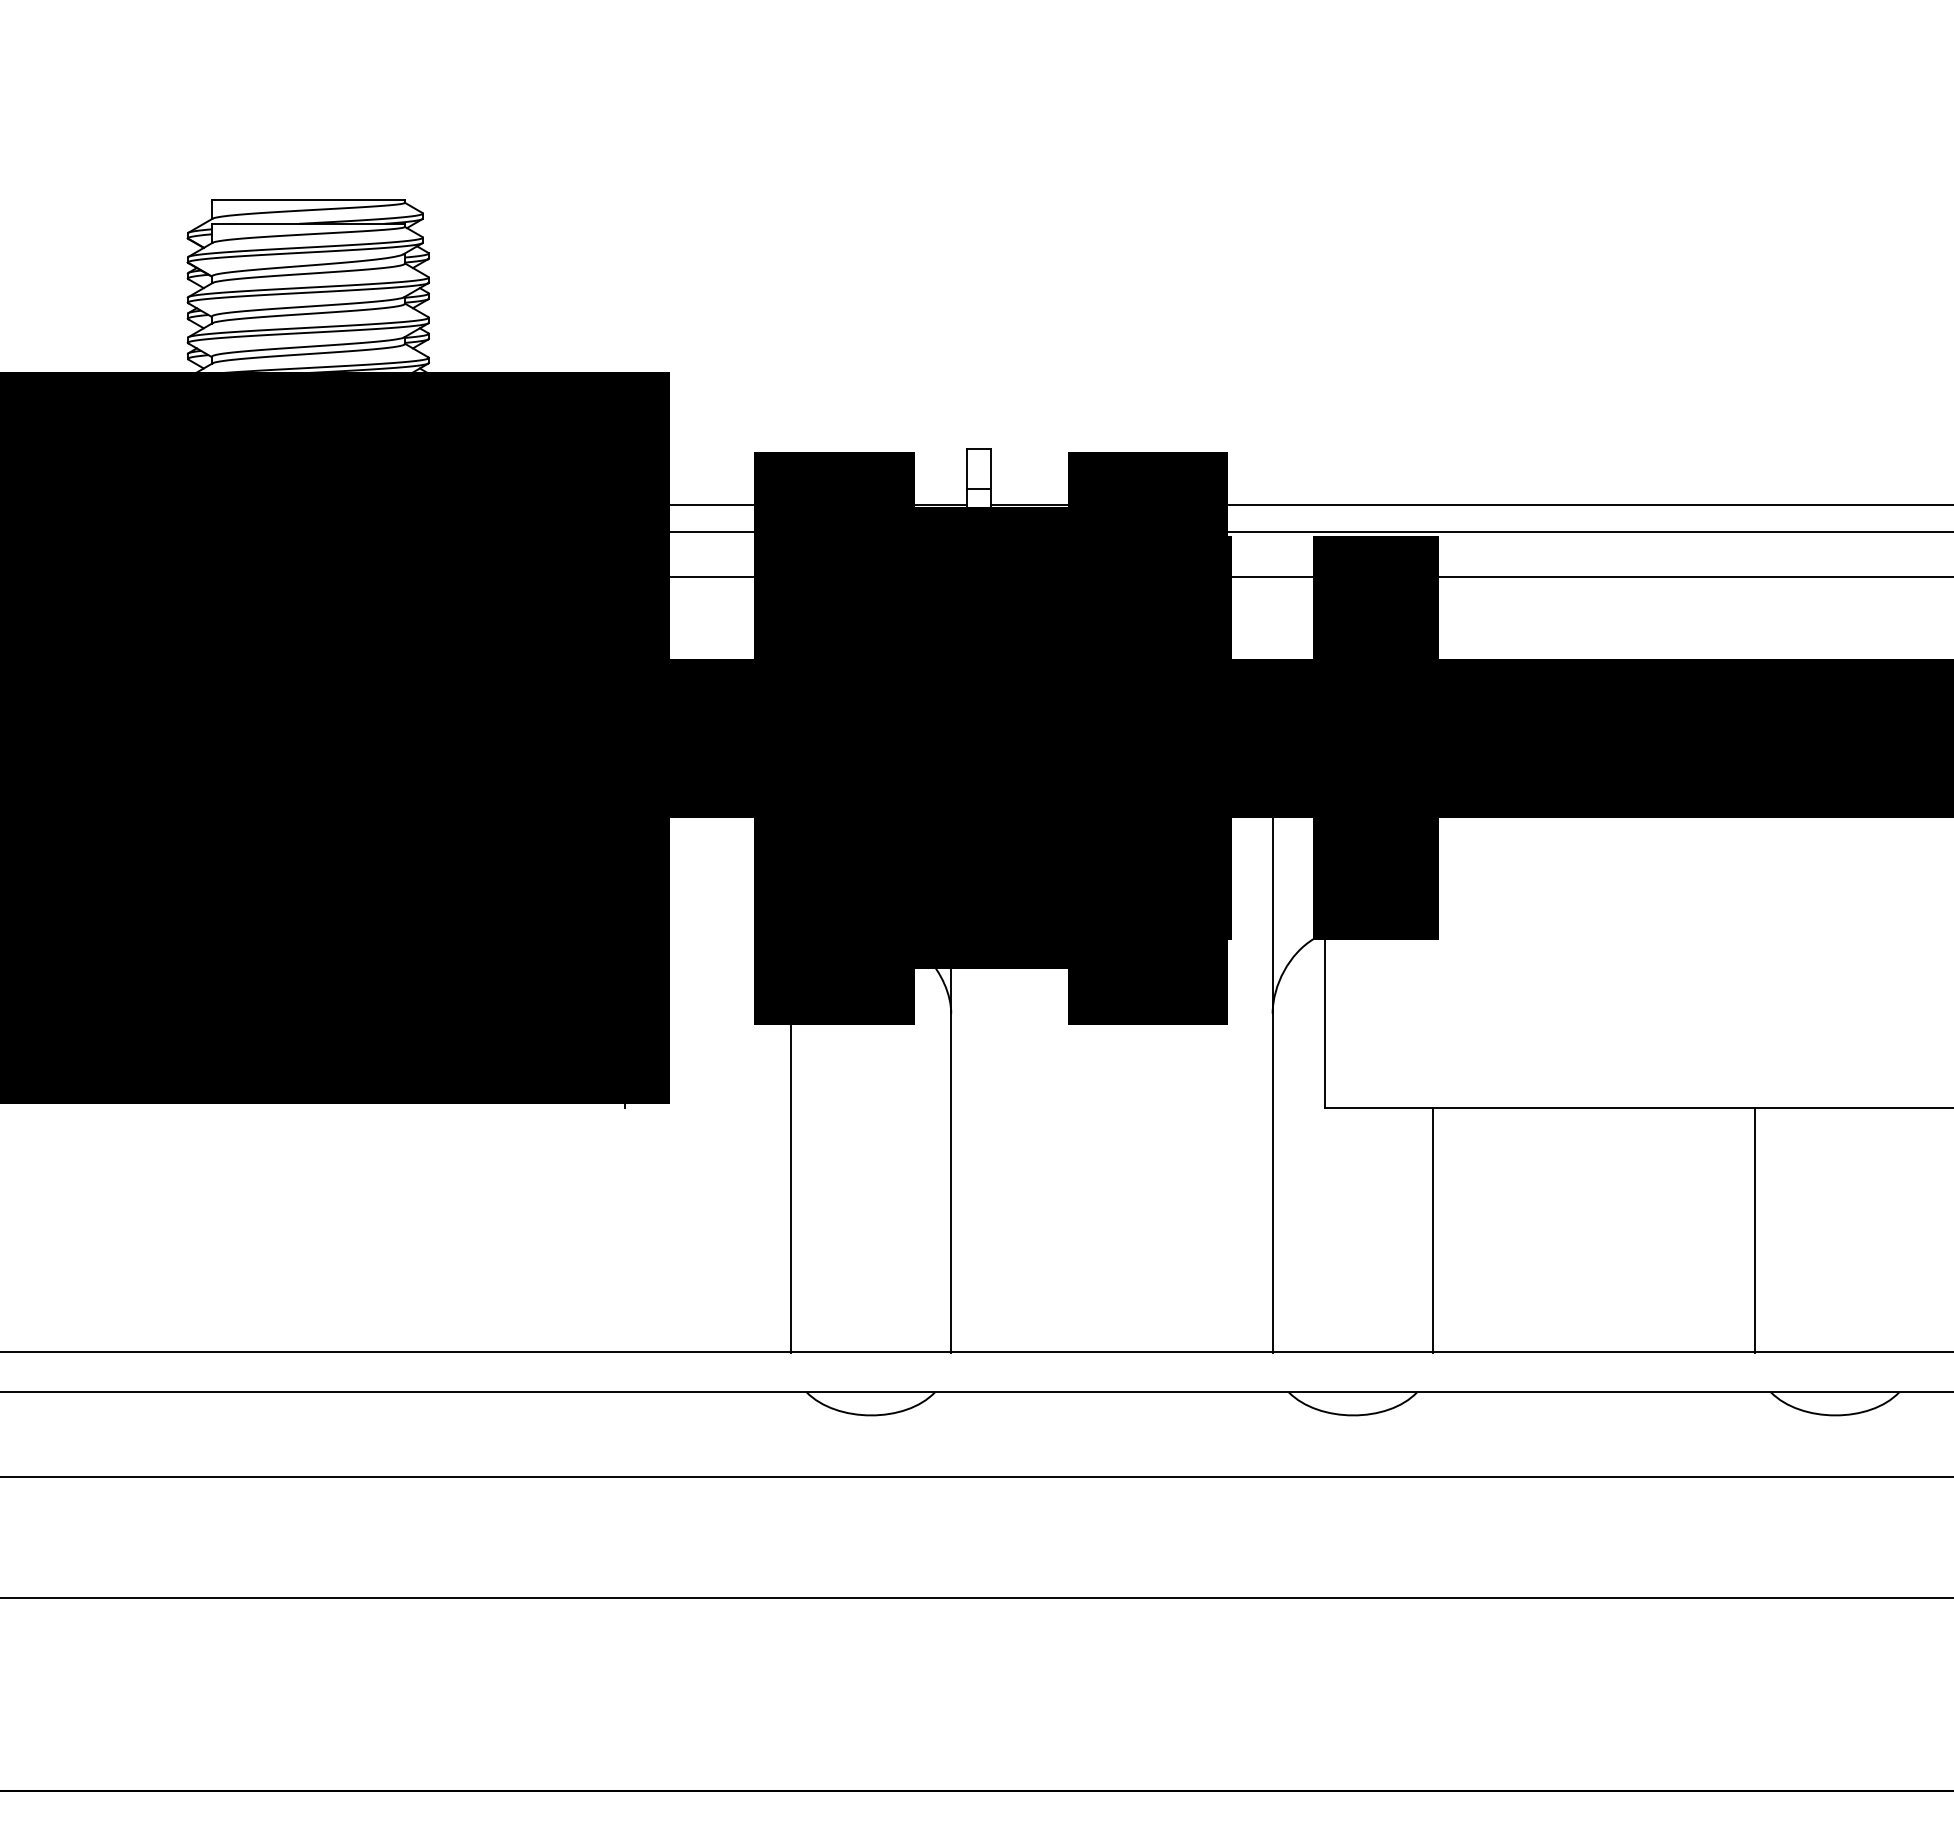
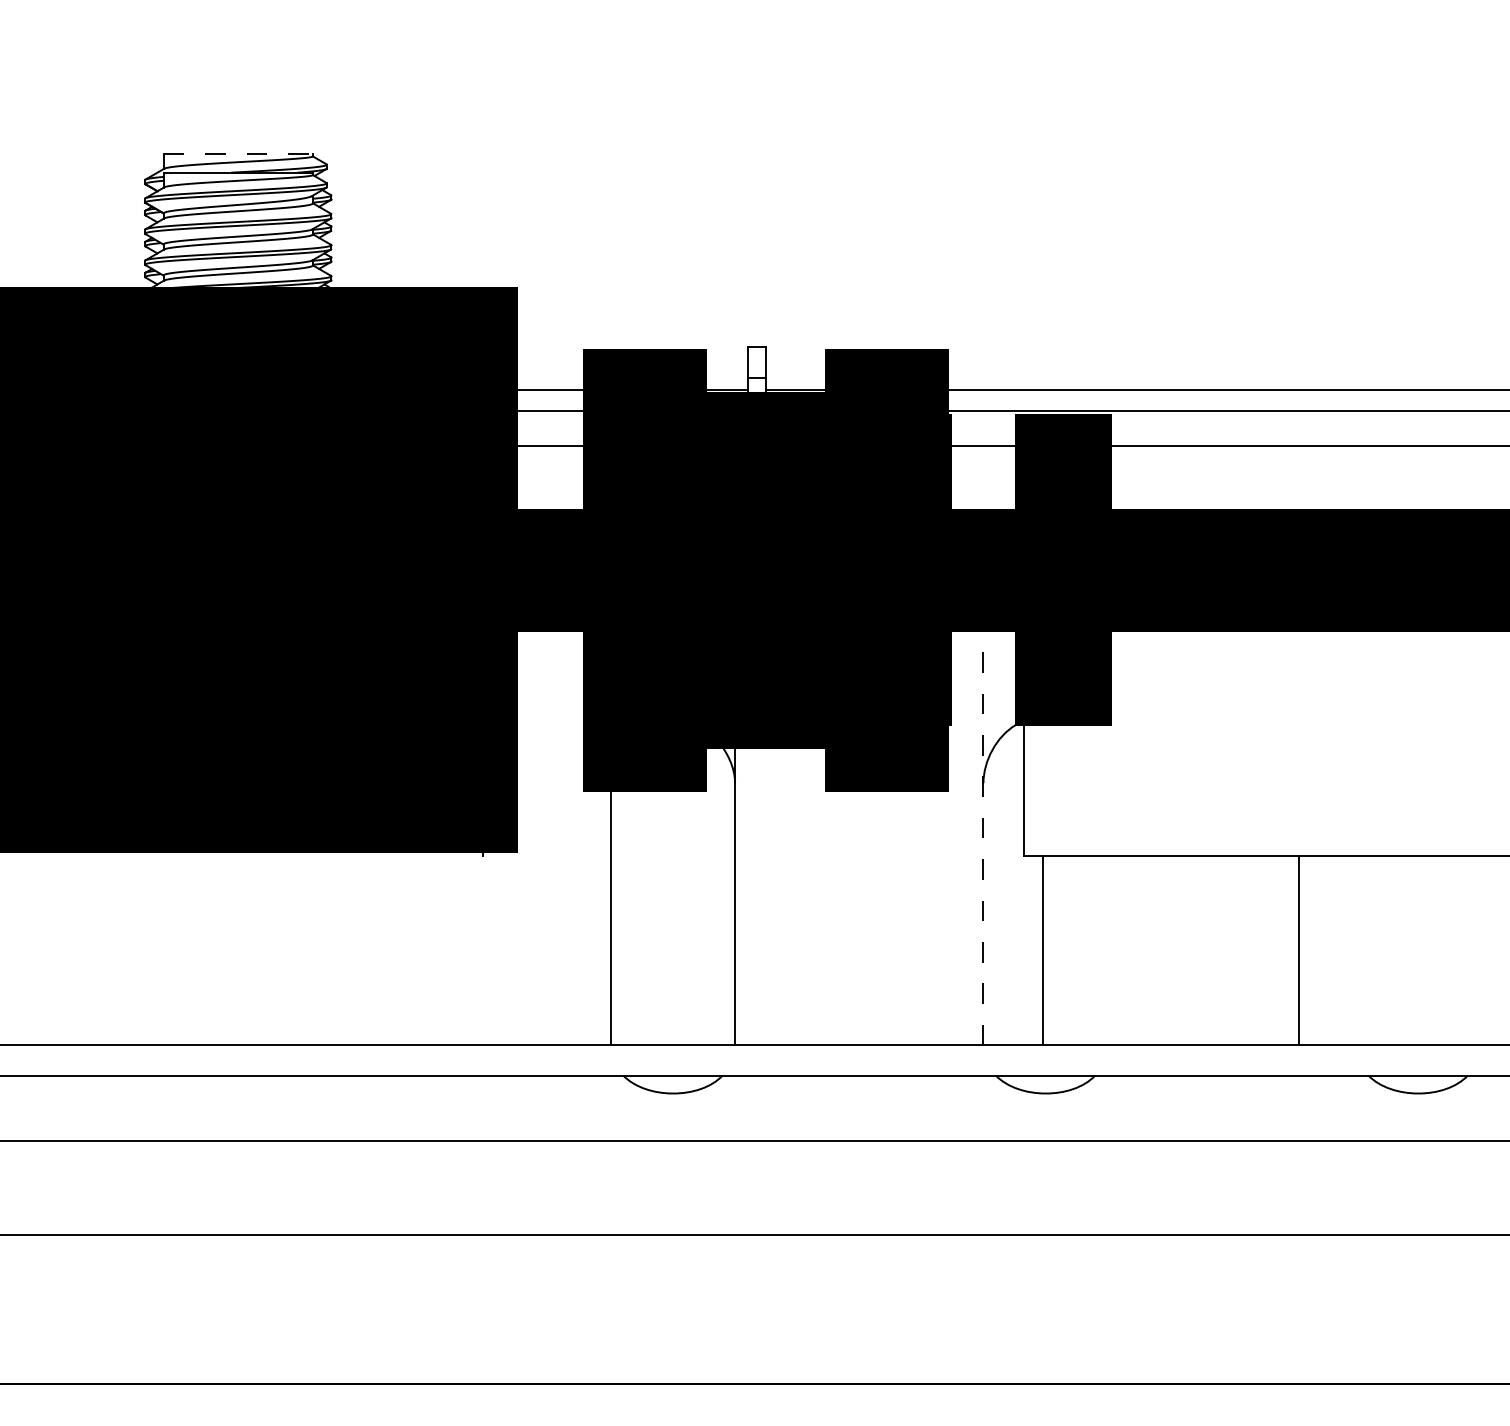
line: (308, 199) -> (238, 153), solid -> dashed
line: (1272, 1035) -> (983, 799), solid -> dashed
line: (1433, 1230) -> (1042, 950), moved
line: (1754, 1230) -> (1298, 950), moved

